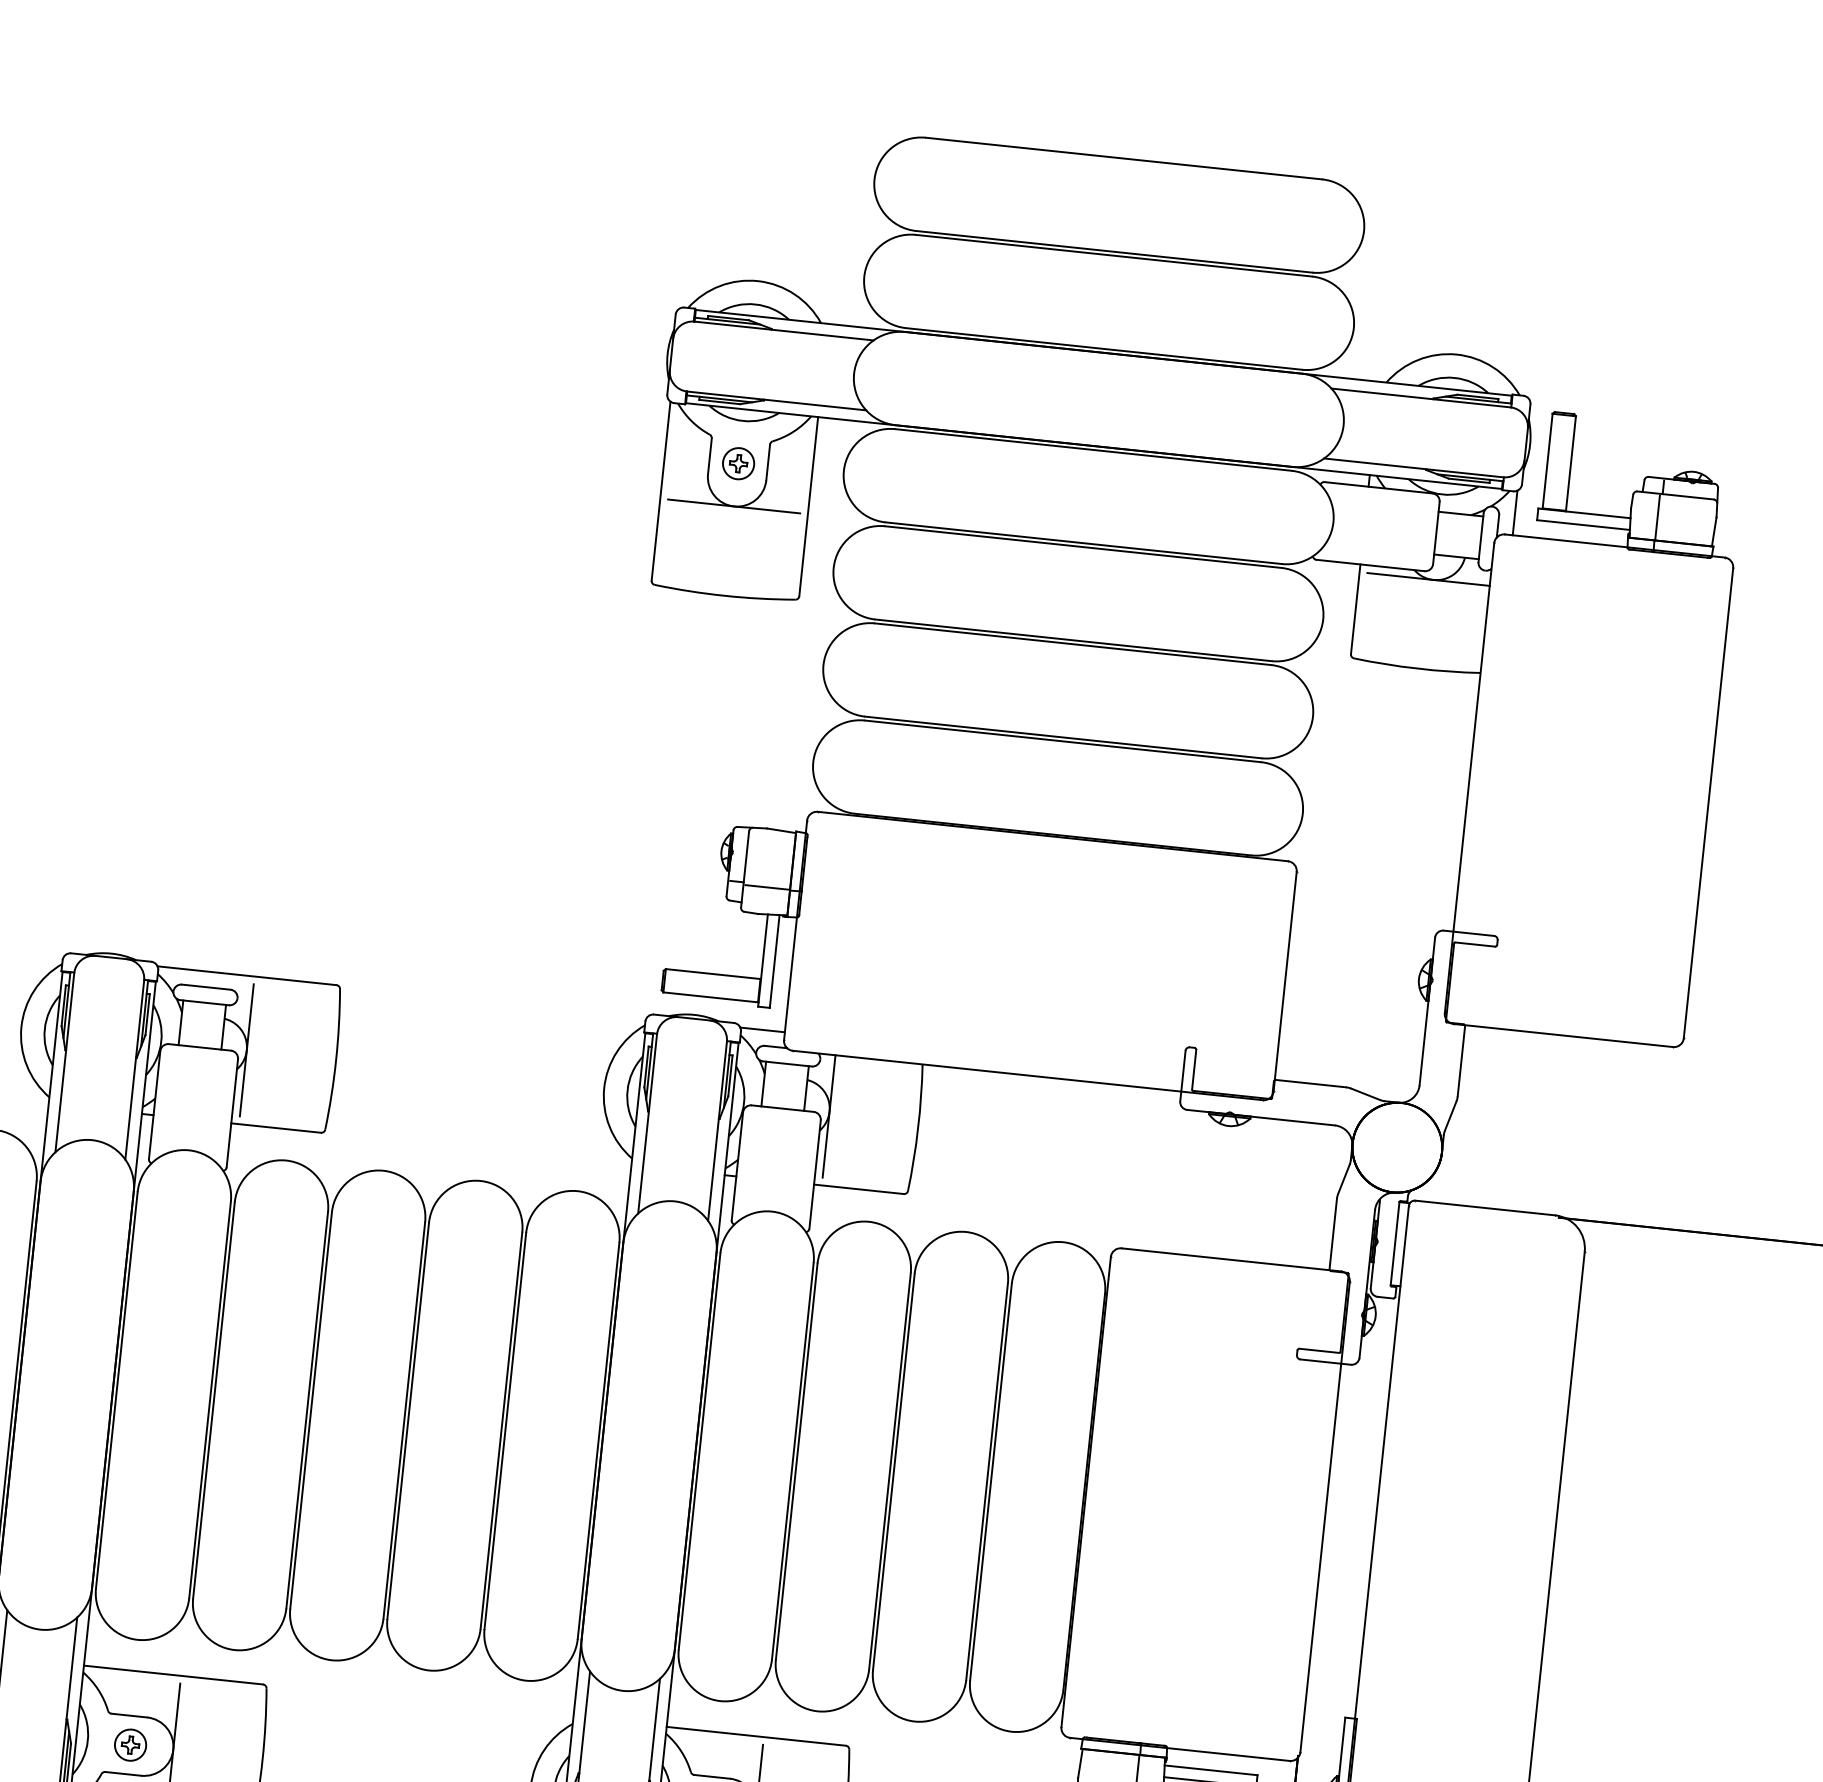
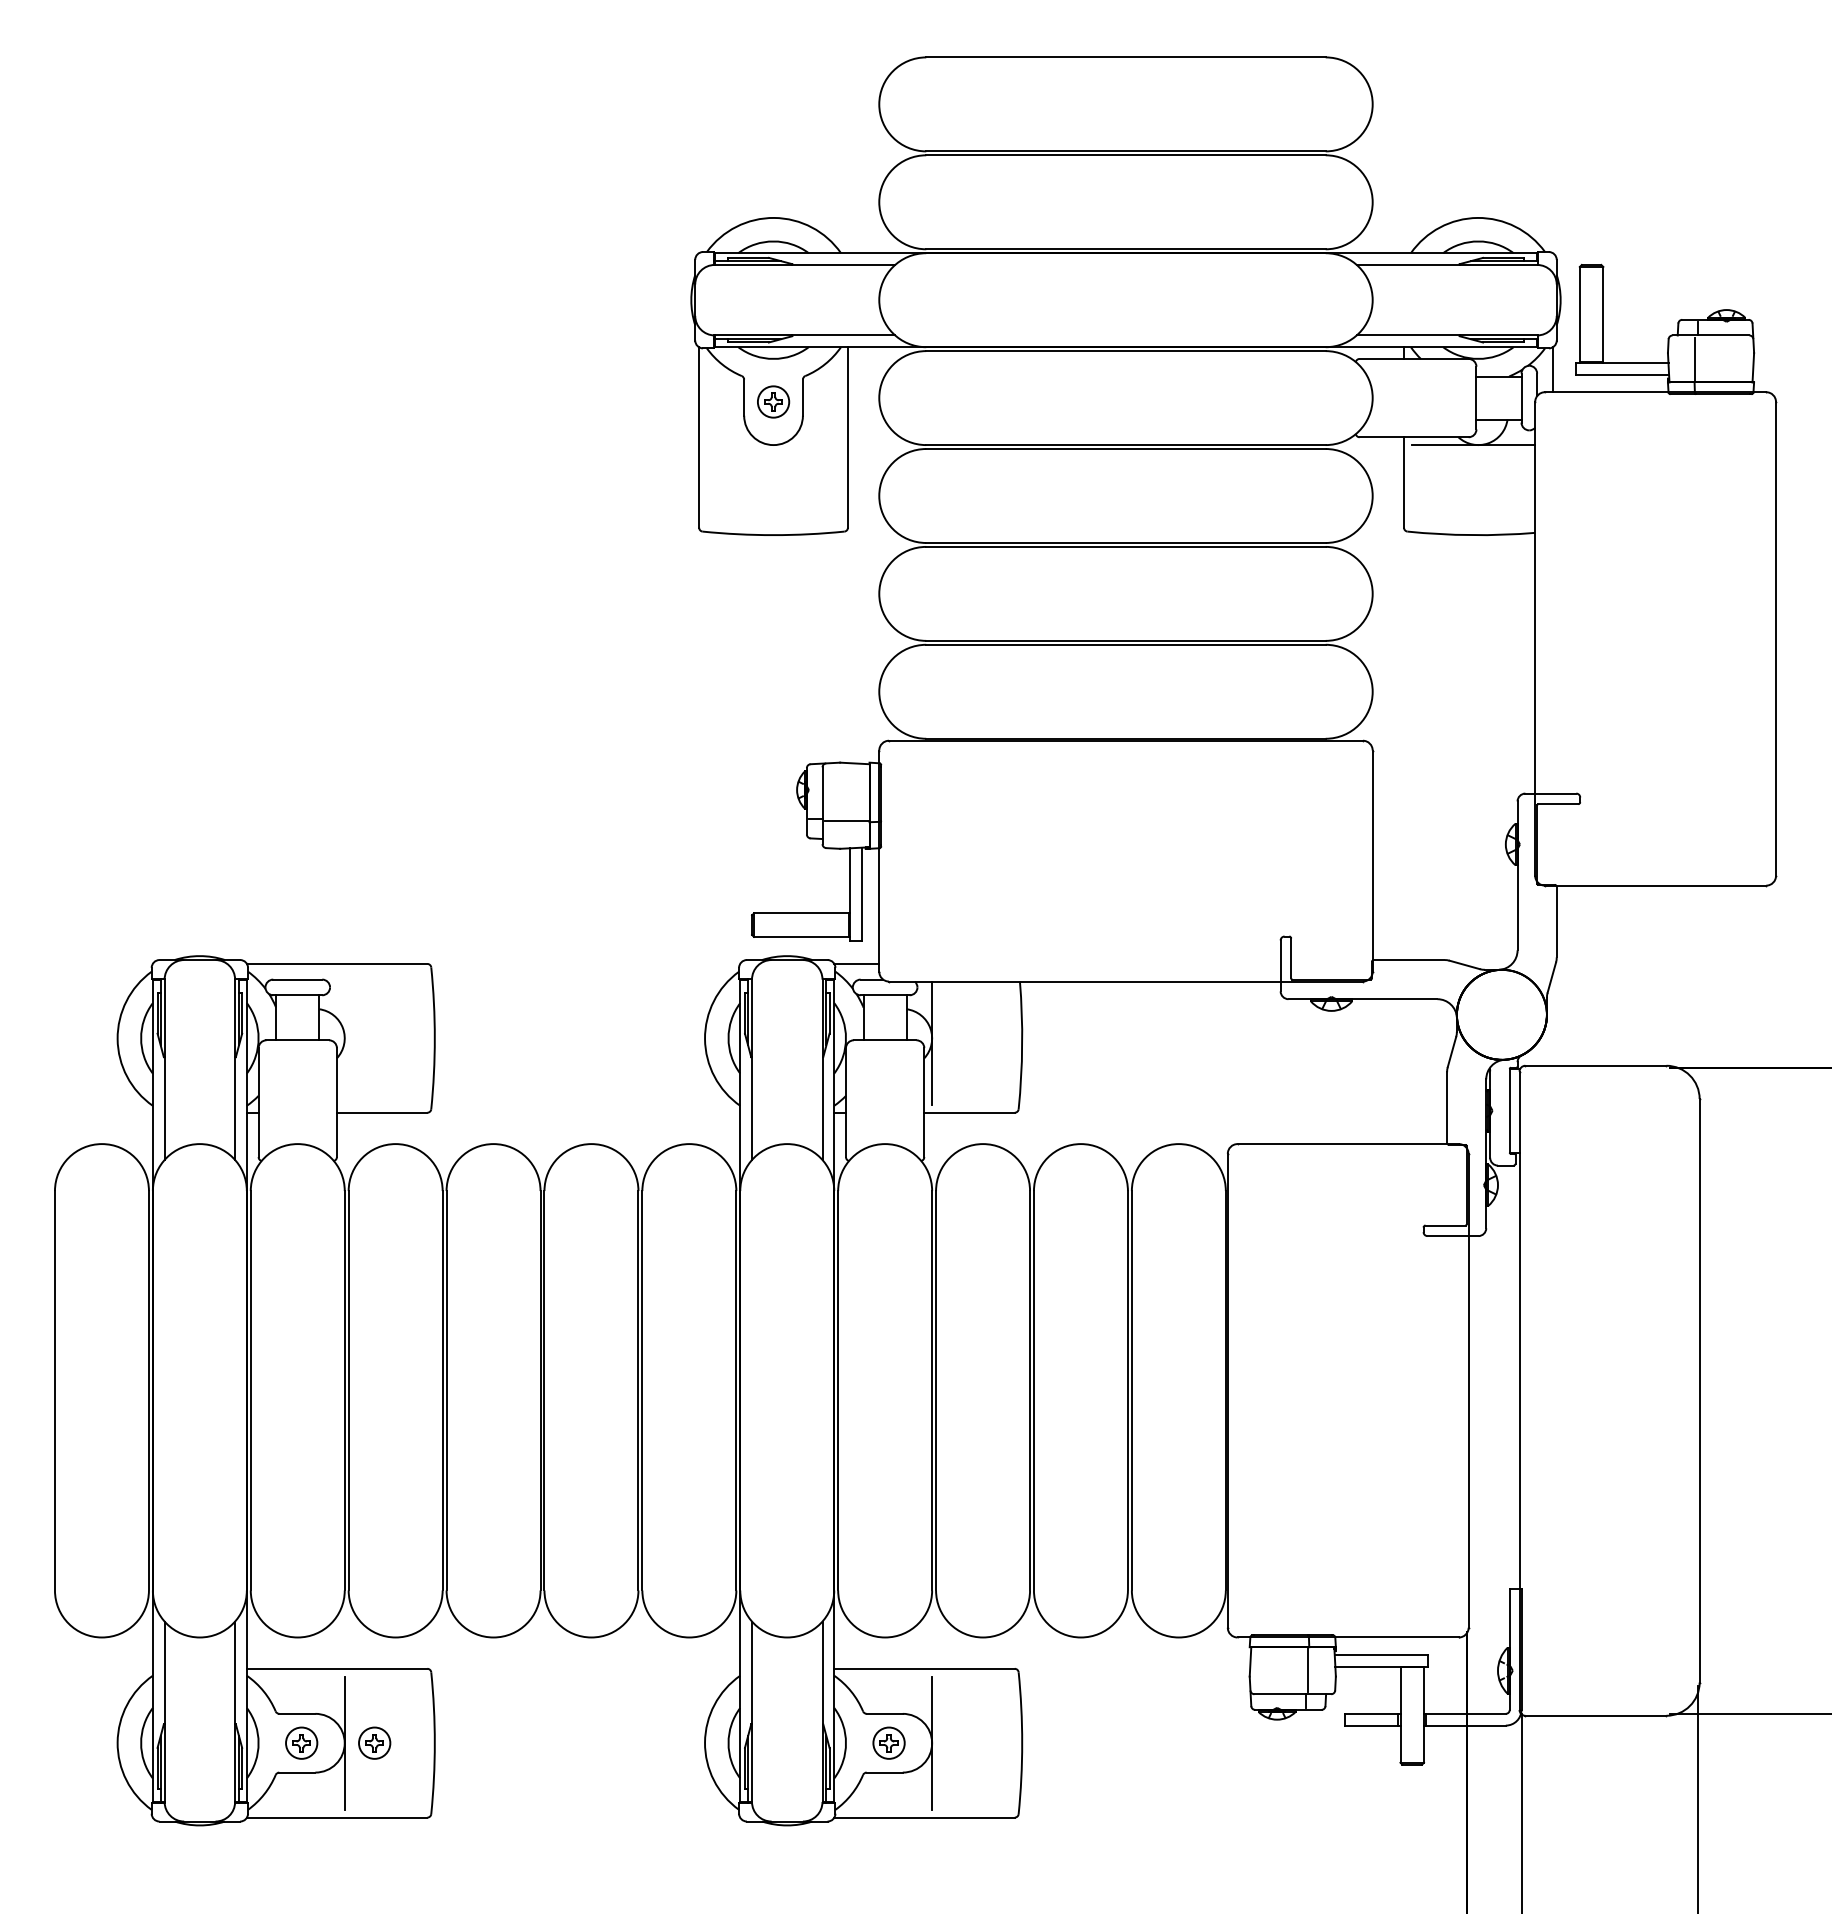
line: (734, 506) -> (773, 445), removed
line: (246, 1049) -> (344, 1037), removed
part: (202, 1752) -> (374, 1742), added

